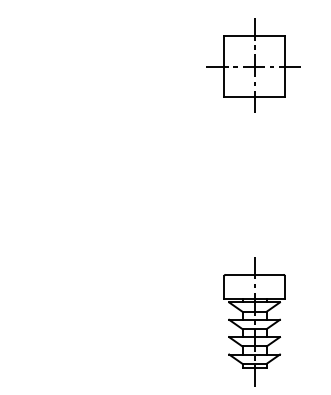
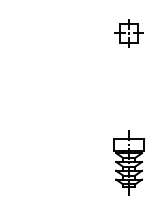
part: (253, 64) -> (128, 32), size x0.6

